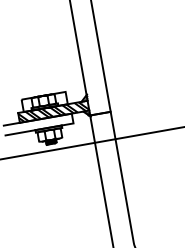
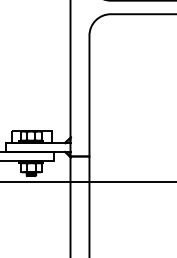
hatch: (53, 110) -> (38, 146), removed

